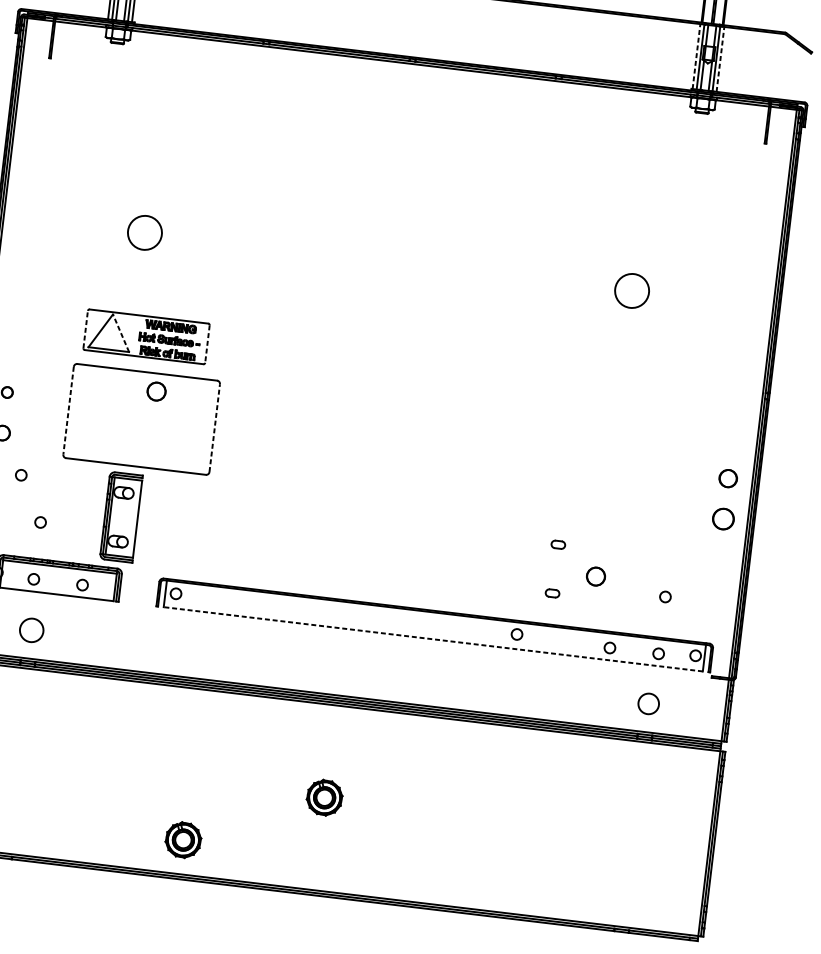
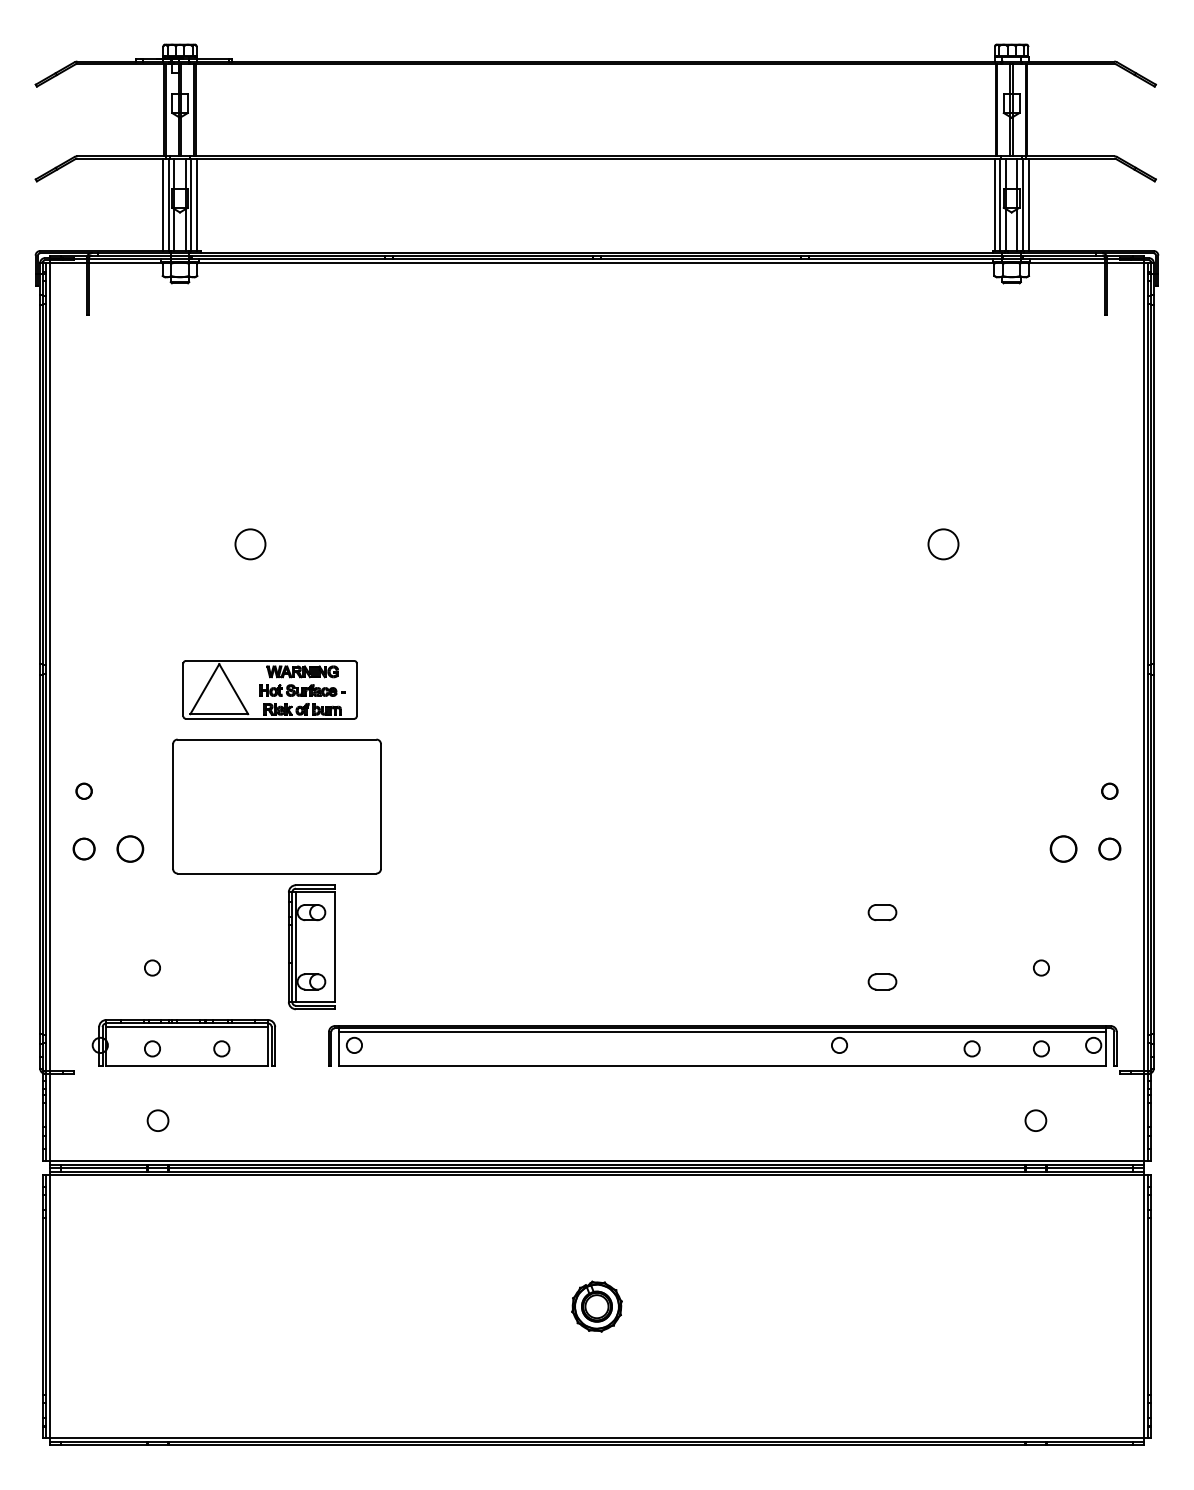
line: (696, 56) -> (994, 204), dashed -> solid
line: (720, 59) -> (1028, 204), dashed -> solid
circle: (144, 232) -> (250, 544), size x0.62
circle: (632, 291) -> (943, 544), size x0.62
line: (85, 329) -> (183, 689), dashed -> solid
line: (120, 333) -> (233, 689), dashed -> solid
line: (207, 343) -> (356, 689), dashed -> solid
part: (156, 391) -> (130, 848), moved
line: (68, 411) -> (173, 807), dashed -> solid
line: (215, 428) -> (381, 806), dashed -> solid
circle: (21, 474) -> (117, 904), removed
circle: (728, 477) -> (1109, 790), size x0.62
part: (121, 517) -> (311, 947), moved
part: (723, 518) -> (1109, 848), size x0.71
part: (558, 544) -> (882, 912), size x1.43
part: (595, 576) -> (1063, 848), moved
part: (552, 593) -> (882, 981), size x1.43
line: (435, 614) -> (722, 1031), added
circle: (31, 630) -> (157, 1120), size x0.62
line: (433, 639) -> (722, 1066), dashed -> solid
circle: (648, 703) -> (1035, 1120), size x0.71
part: (183, 839) -> (405, 1389), removed

